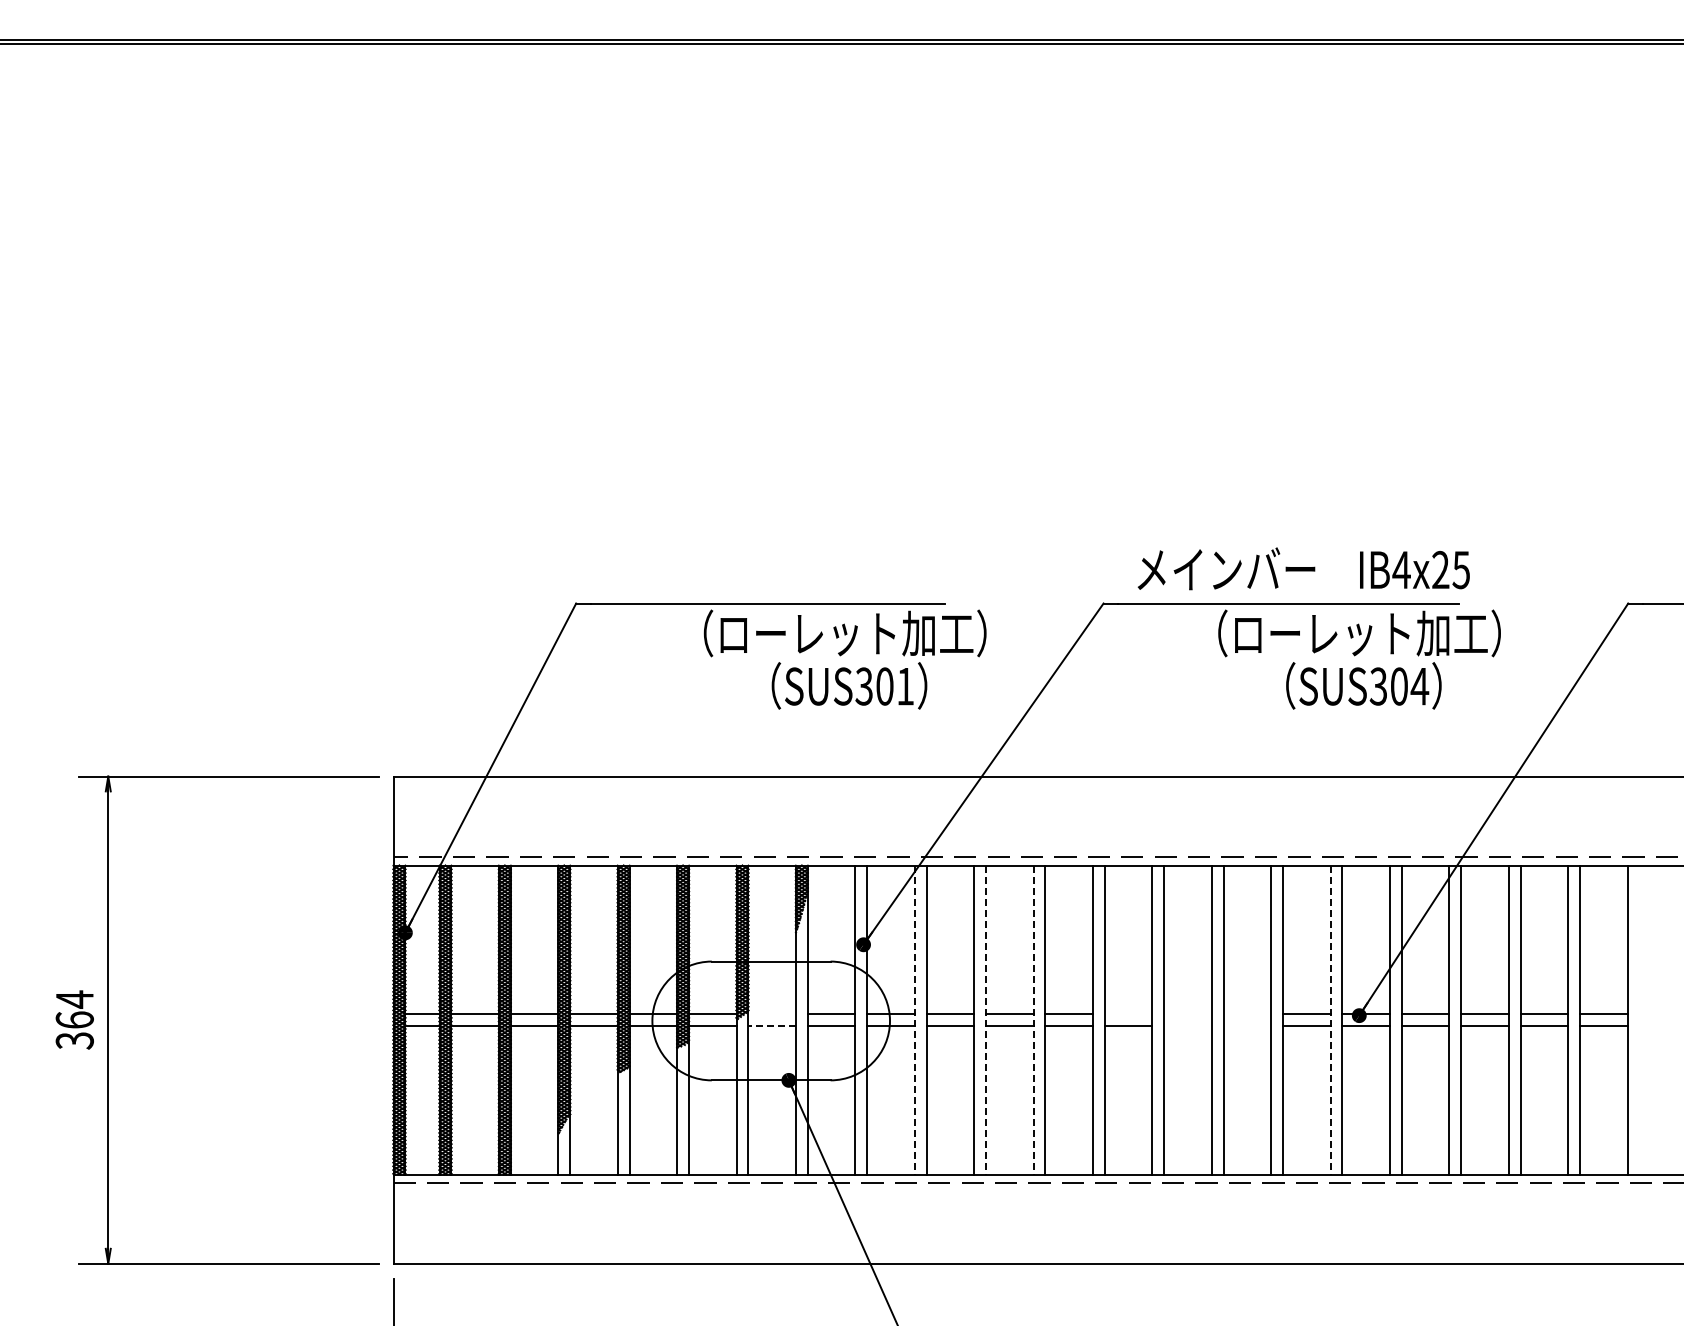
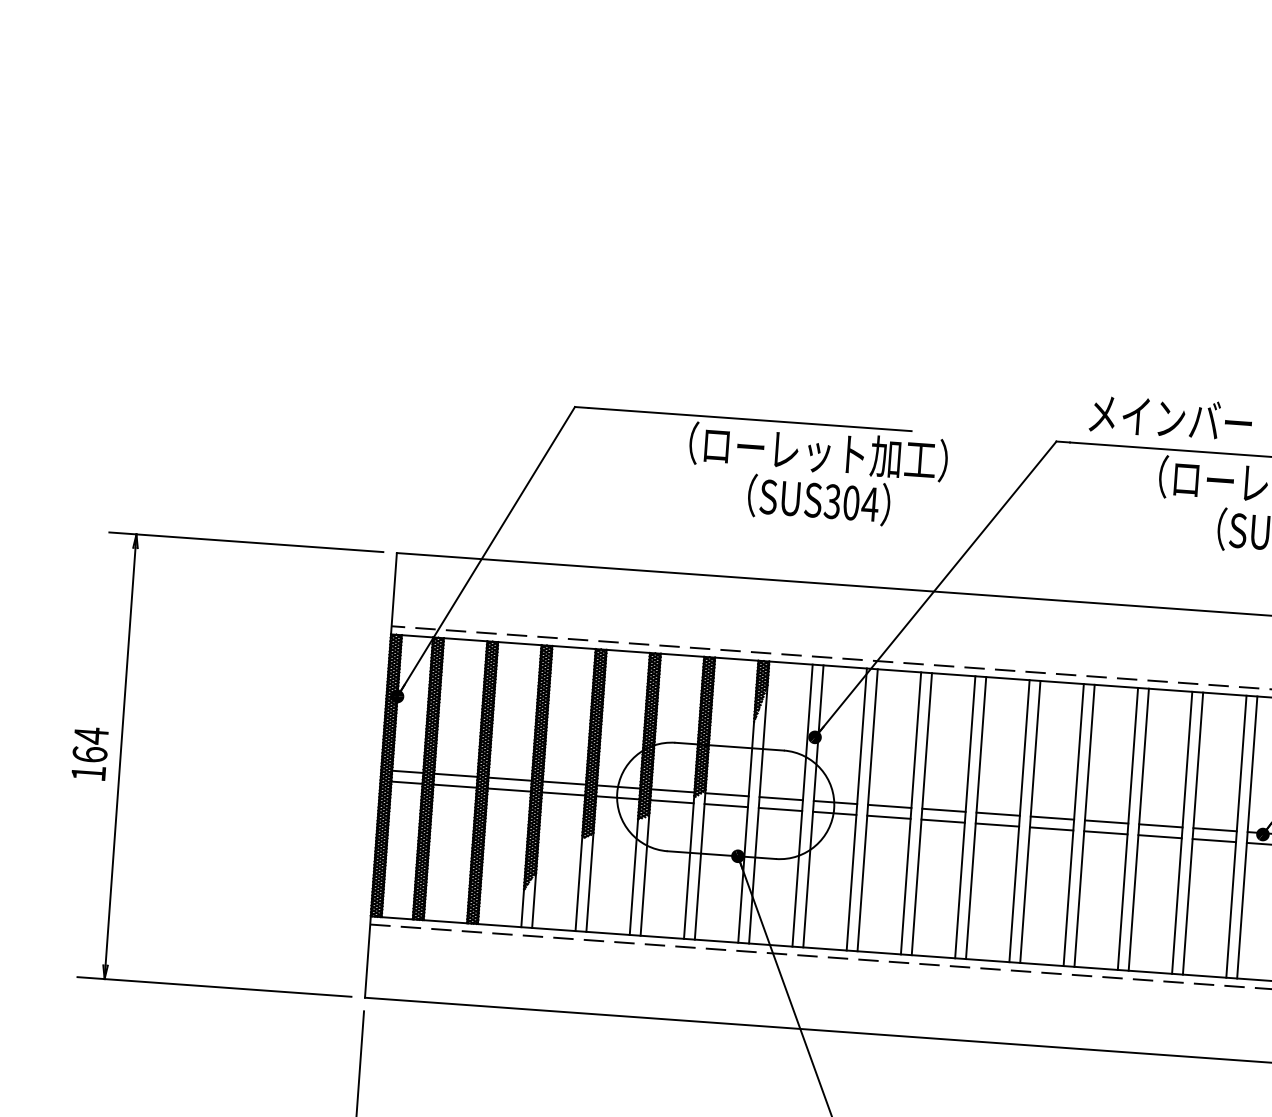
text: (905, 686) -> (870, 504), SUS301 -> SUS304
line: (771, 1014) -> (726, 795), added
line: (1128, 1014) -> (1052, 818), added
line: (1187, 1014) -> (1106, 822), added
line: (1247, 1014) -> (1160, 826), added
line: (914, 1020) -> (856, 809), dashed -> solid
line: (986, 1020) -> (922, 814), dashed -> solid
line: (1033, 1020) -> (965, 817), dashed -> solid
line: (1330, 1020) -> (1236, 837), dashed -> solid
line: (772, 1026) -> (726, 806), dashed -> solid
line: (1187, 1026) -> (1105, 833), added
line: (1247, 1026) -> (1160, 837), added
text: (74, 1040) -> (88, 773), 364 -> 164

